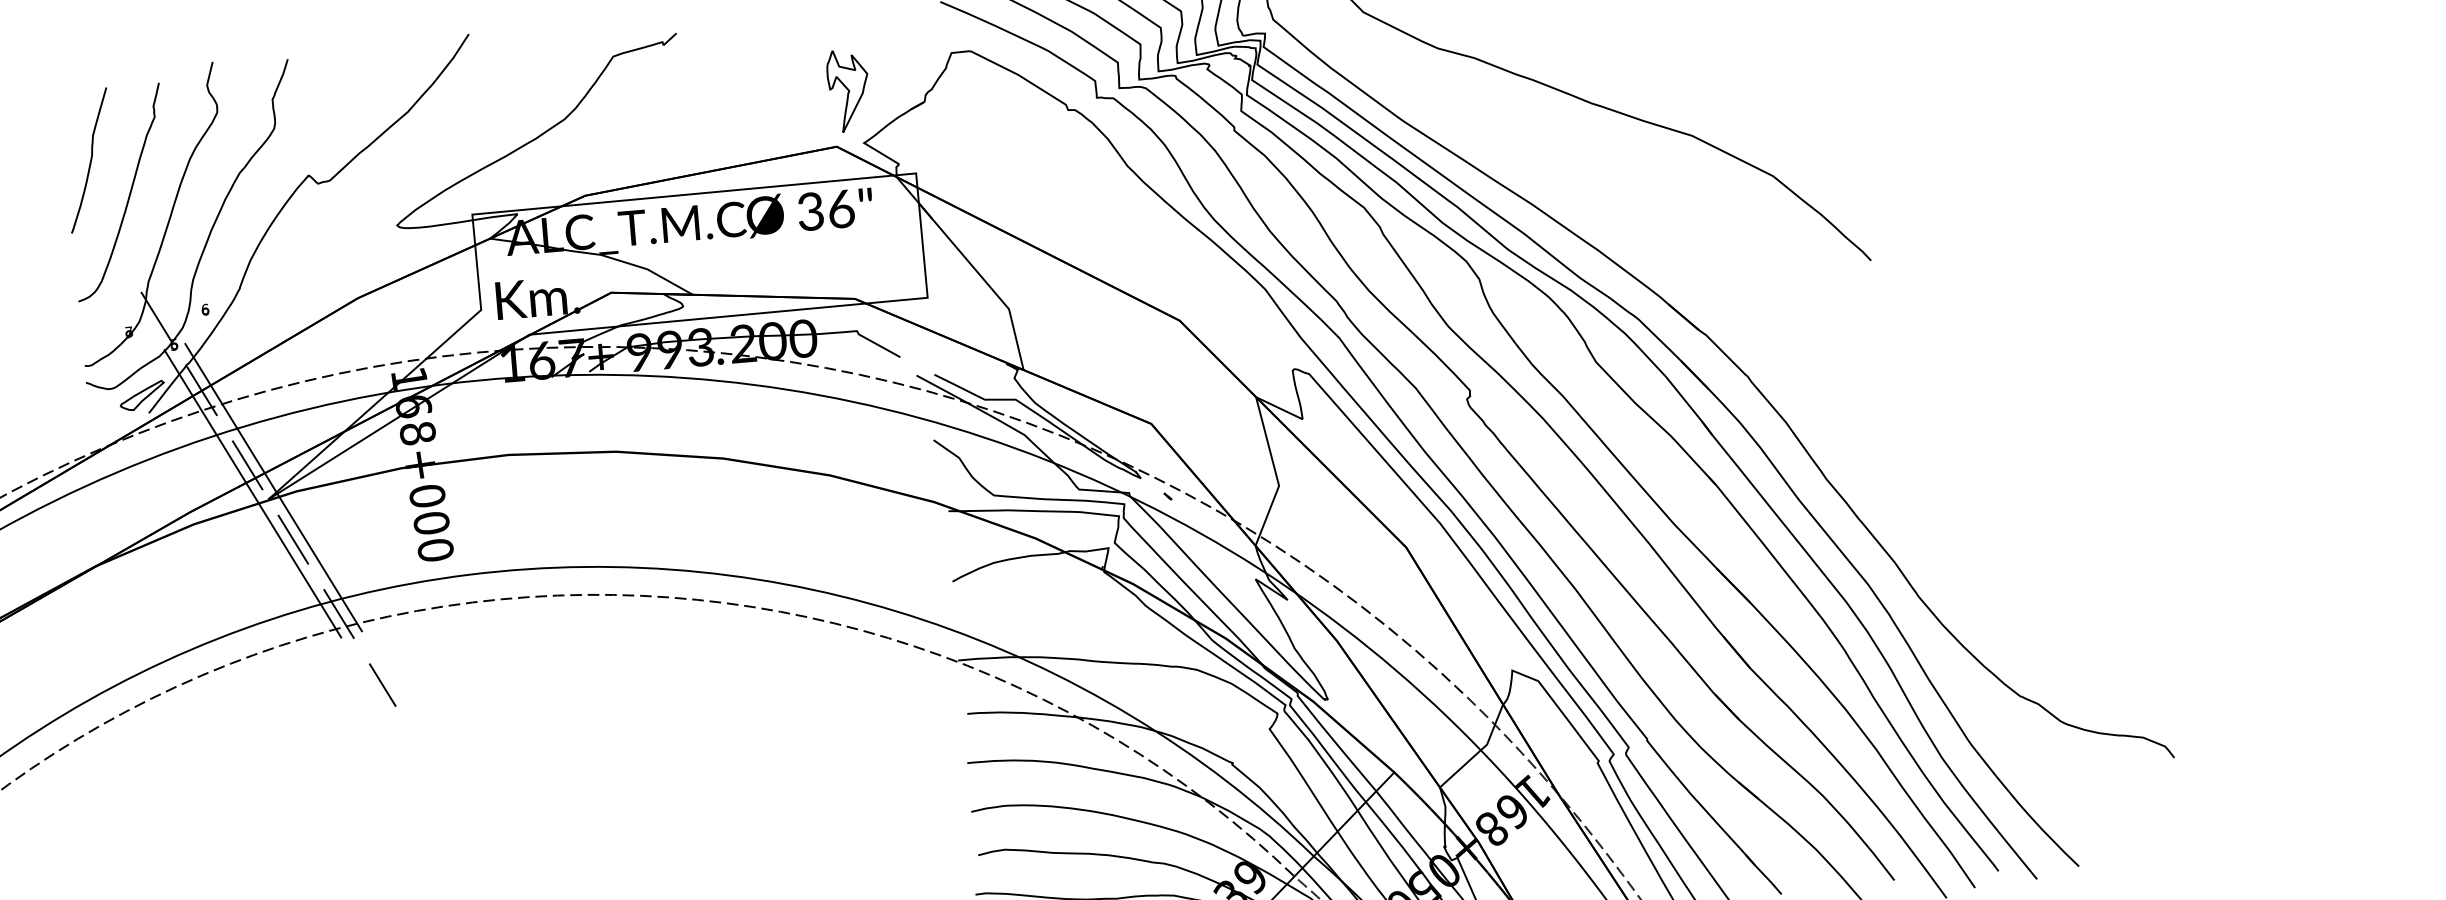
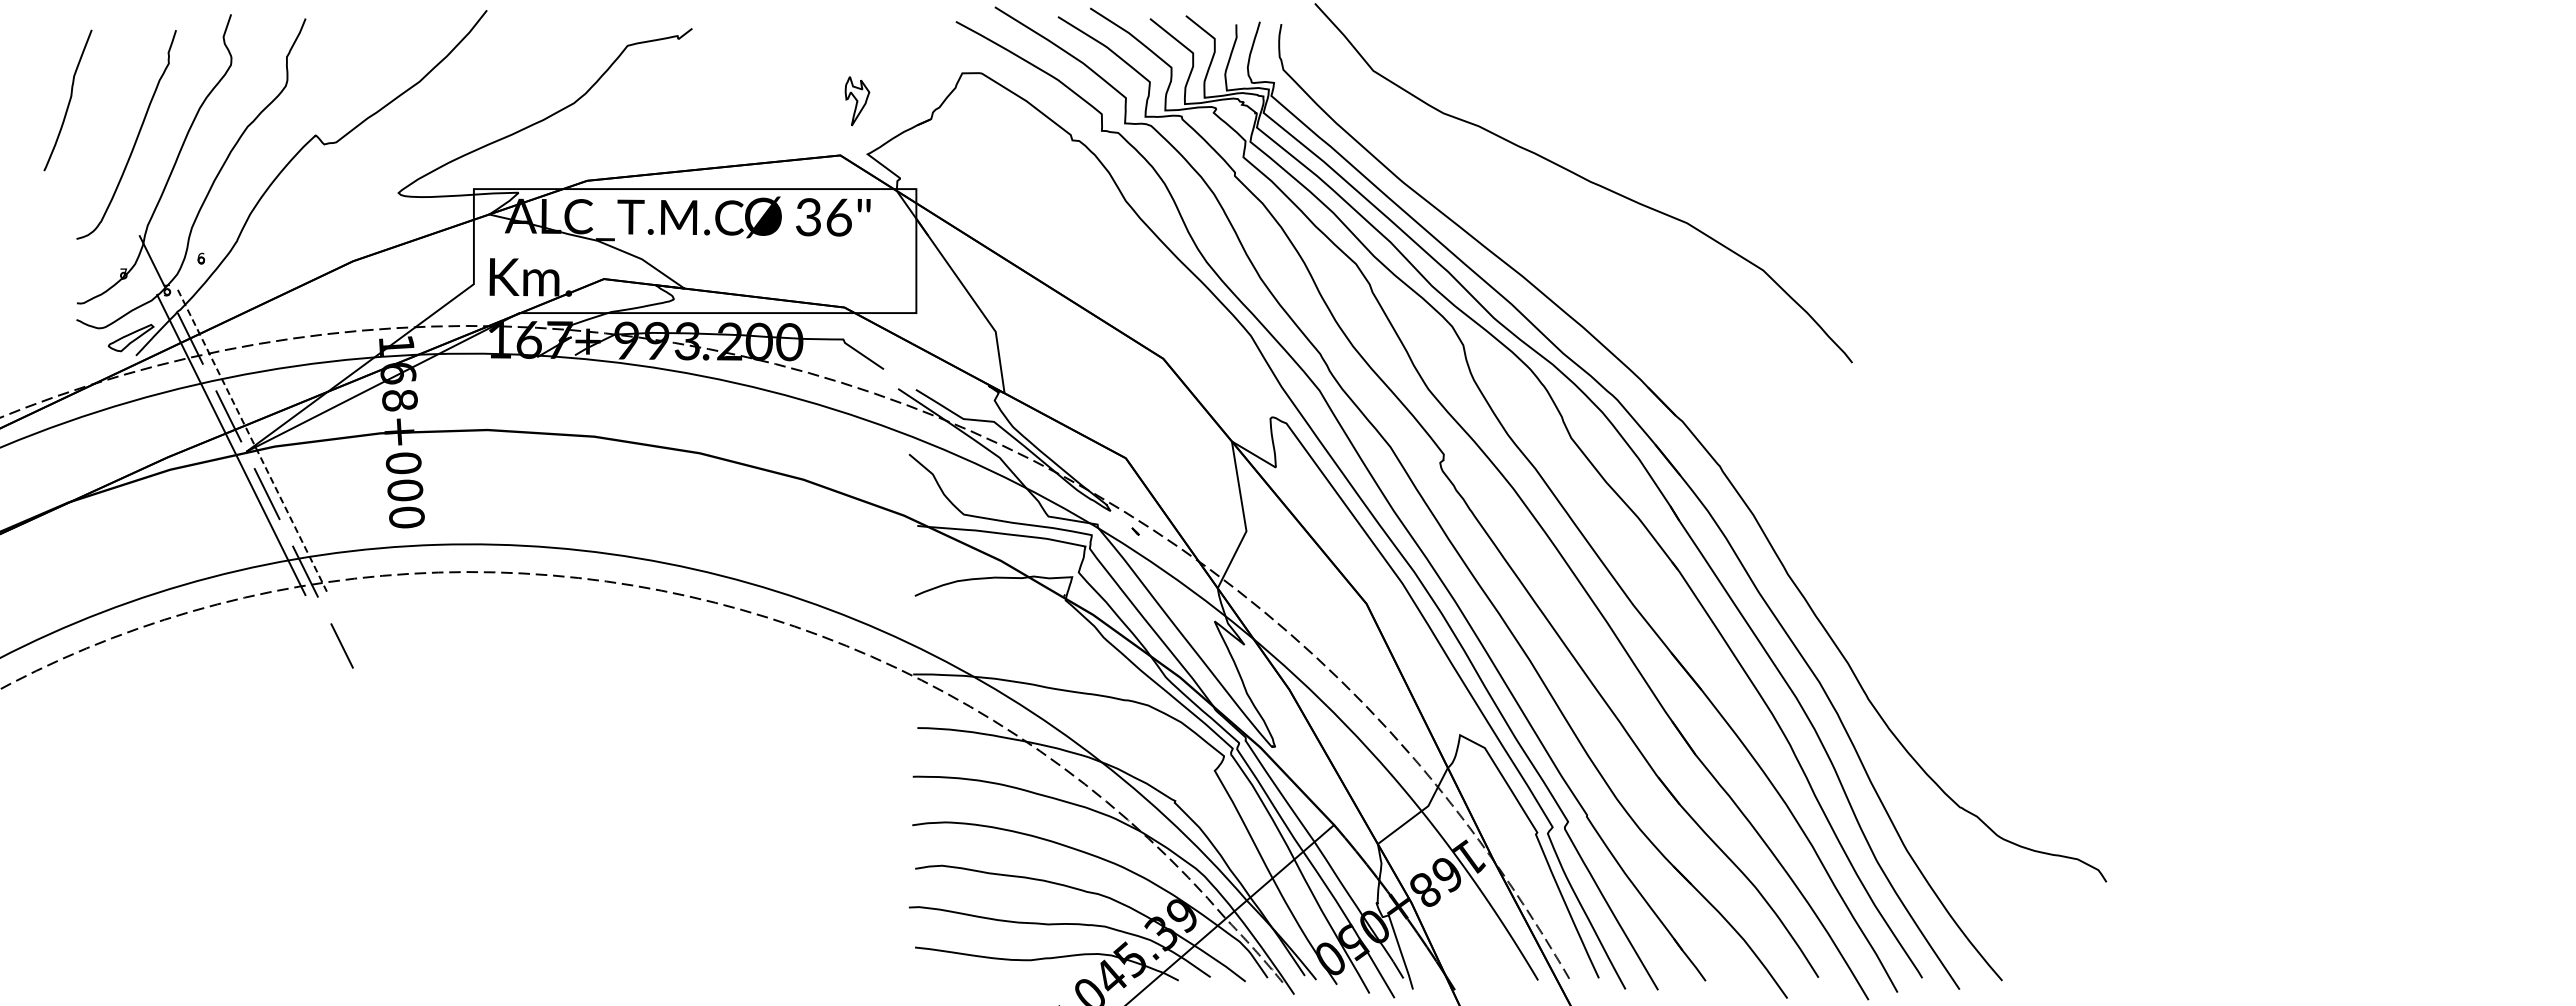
part: (848, 91) -> (857, 101), size x0.6
curve: (89, 161) -> (68, 101), moved
line: (273, 488) -> (252, 441), solid -> dashed

